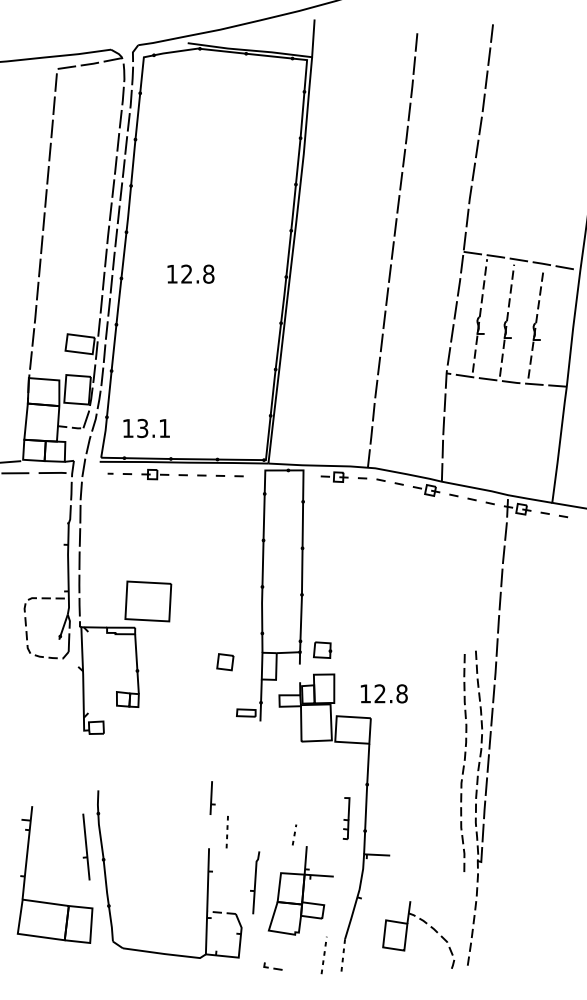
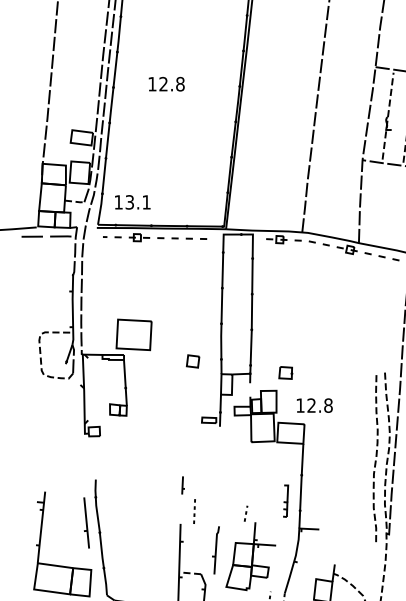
part: (322, 649) -> (285, 372), moved
part: (225, 662) -> (193, 361), moved
part: (212, 797) -> (183, 485), size x0.7

